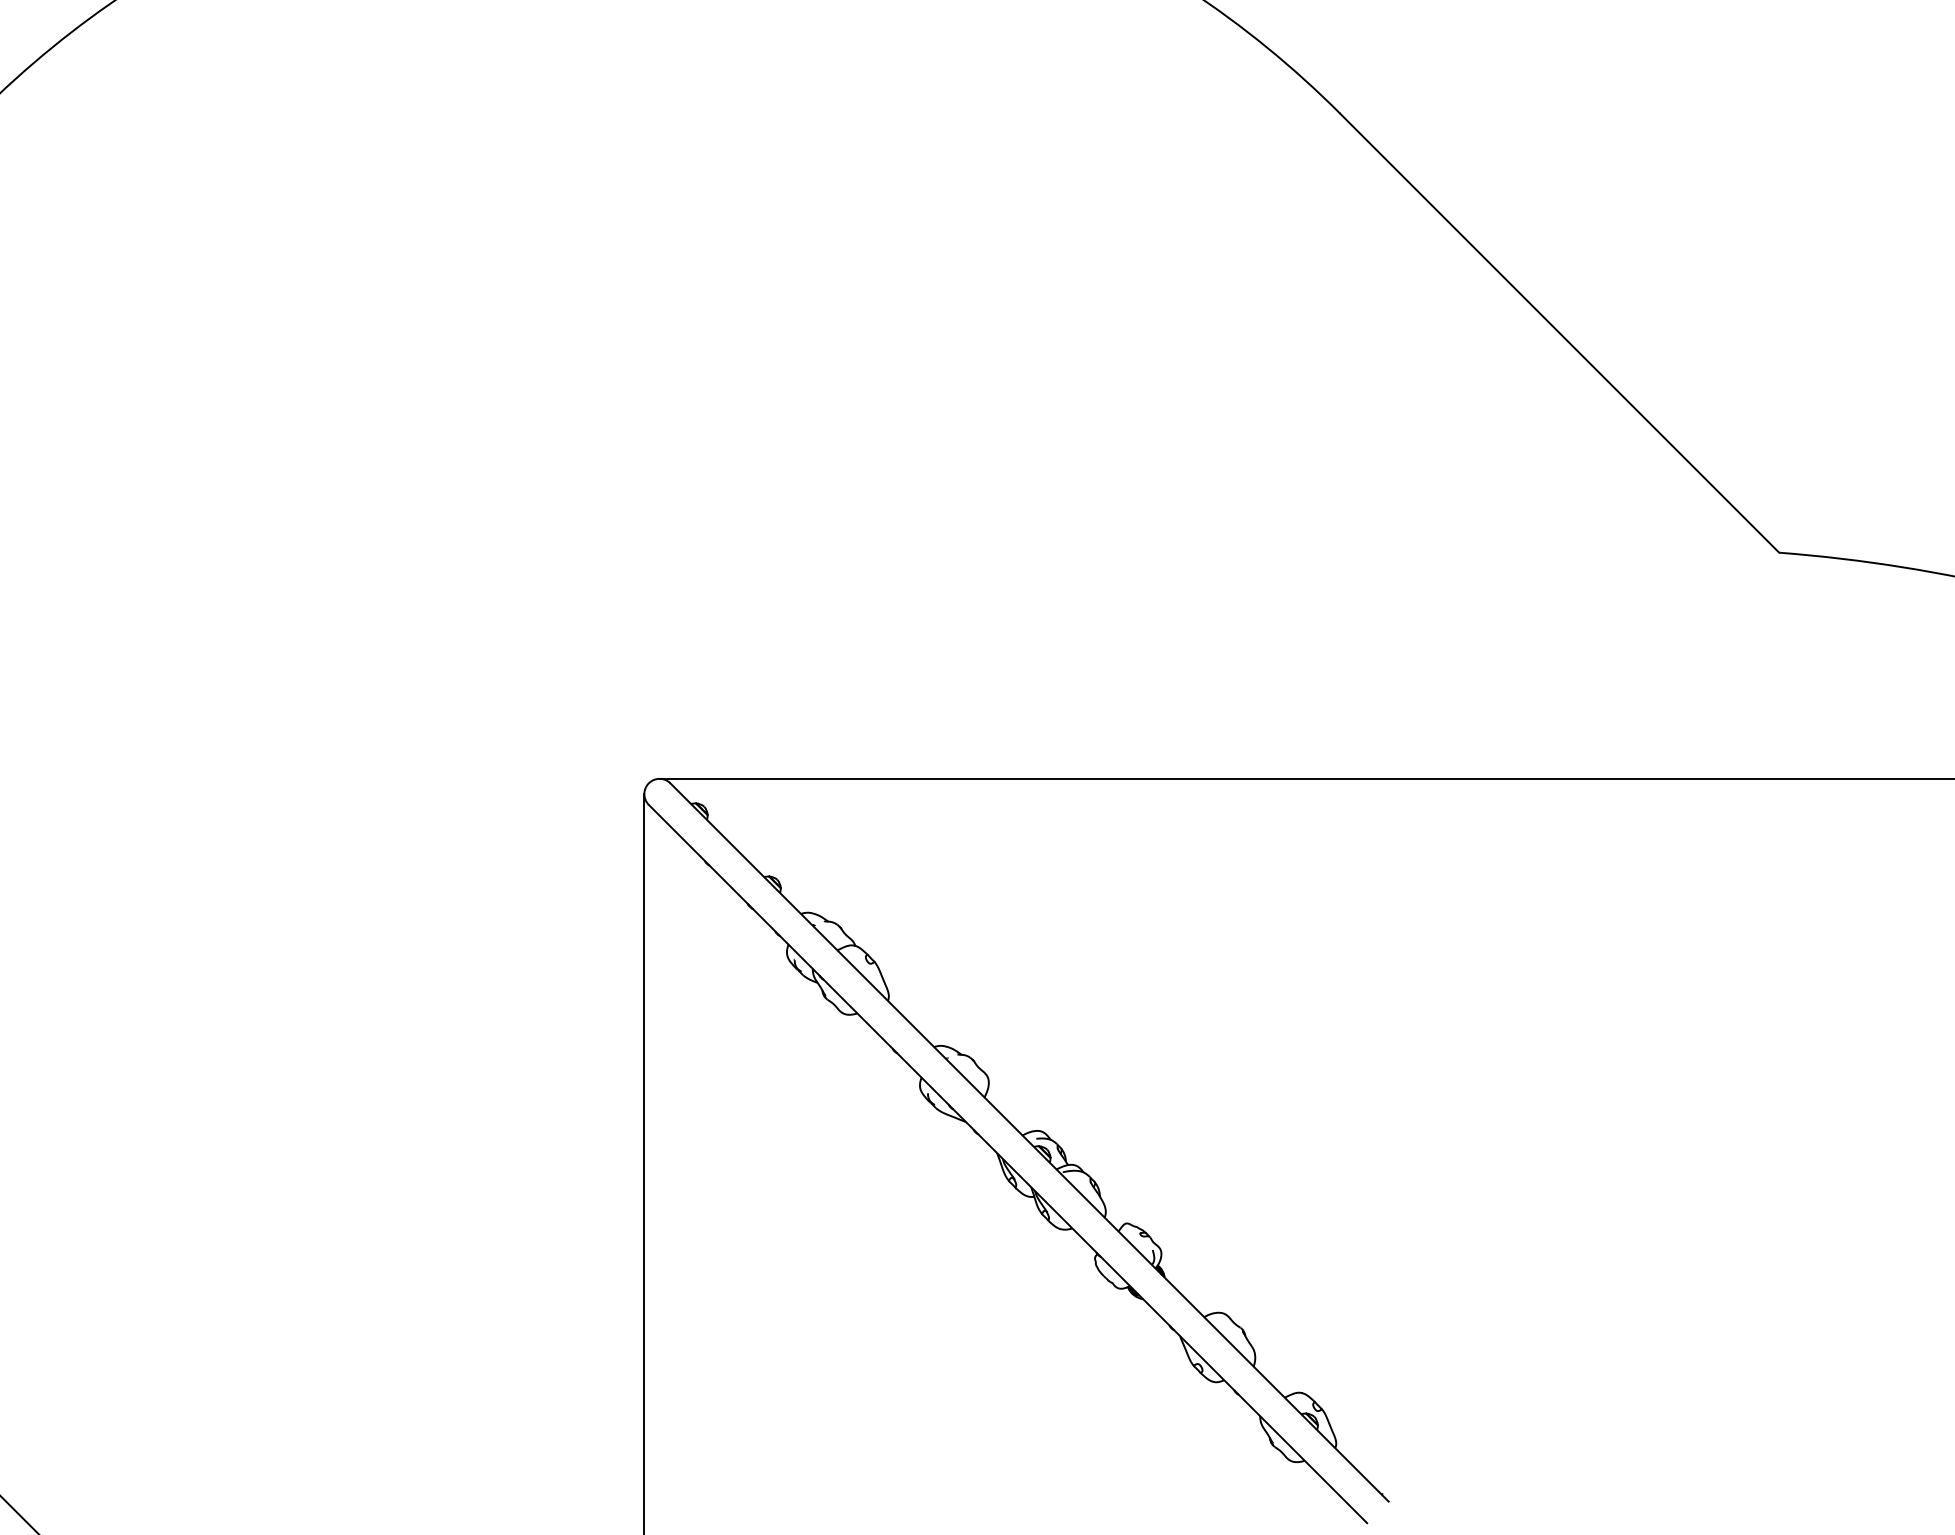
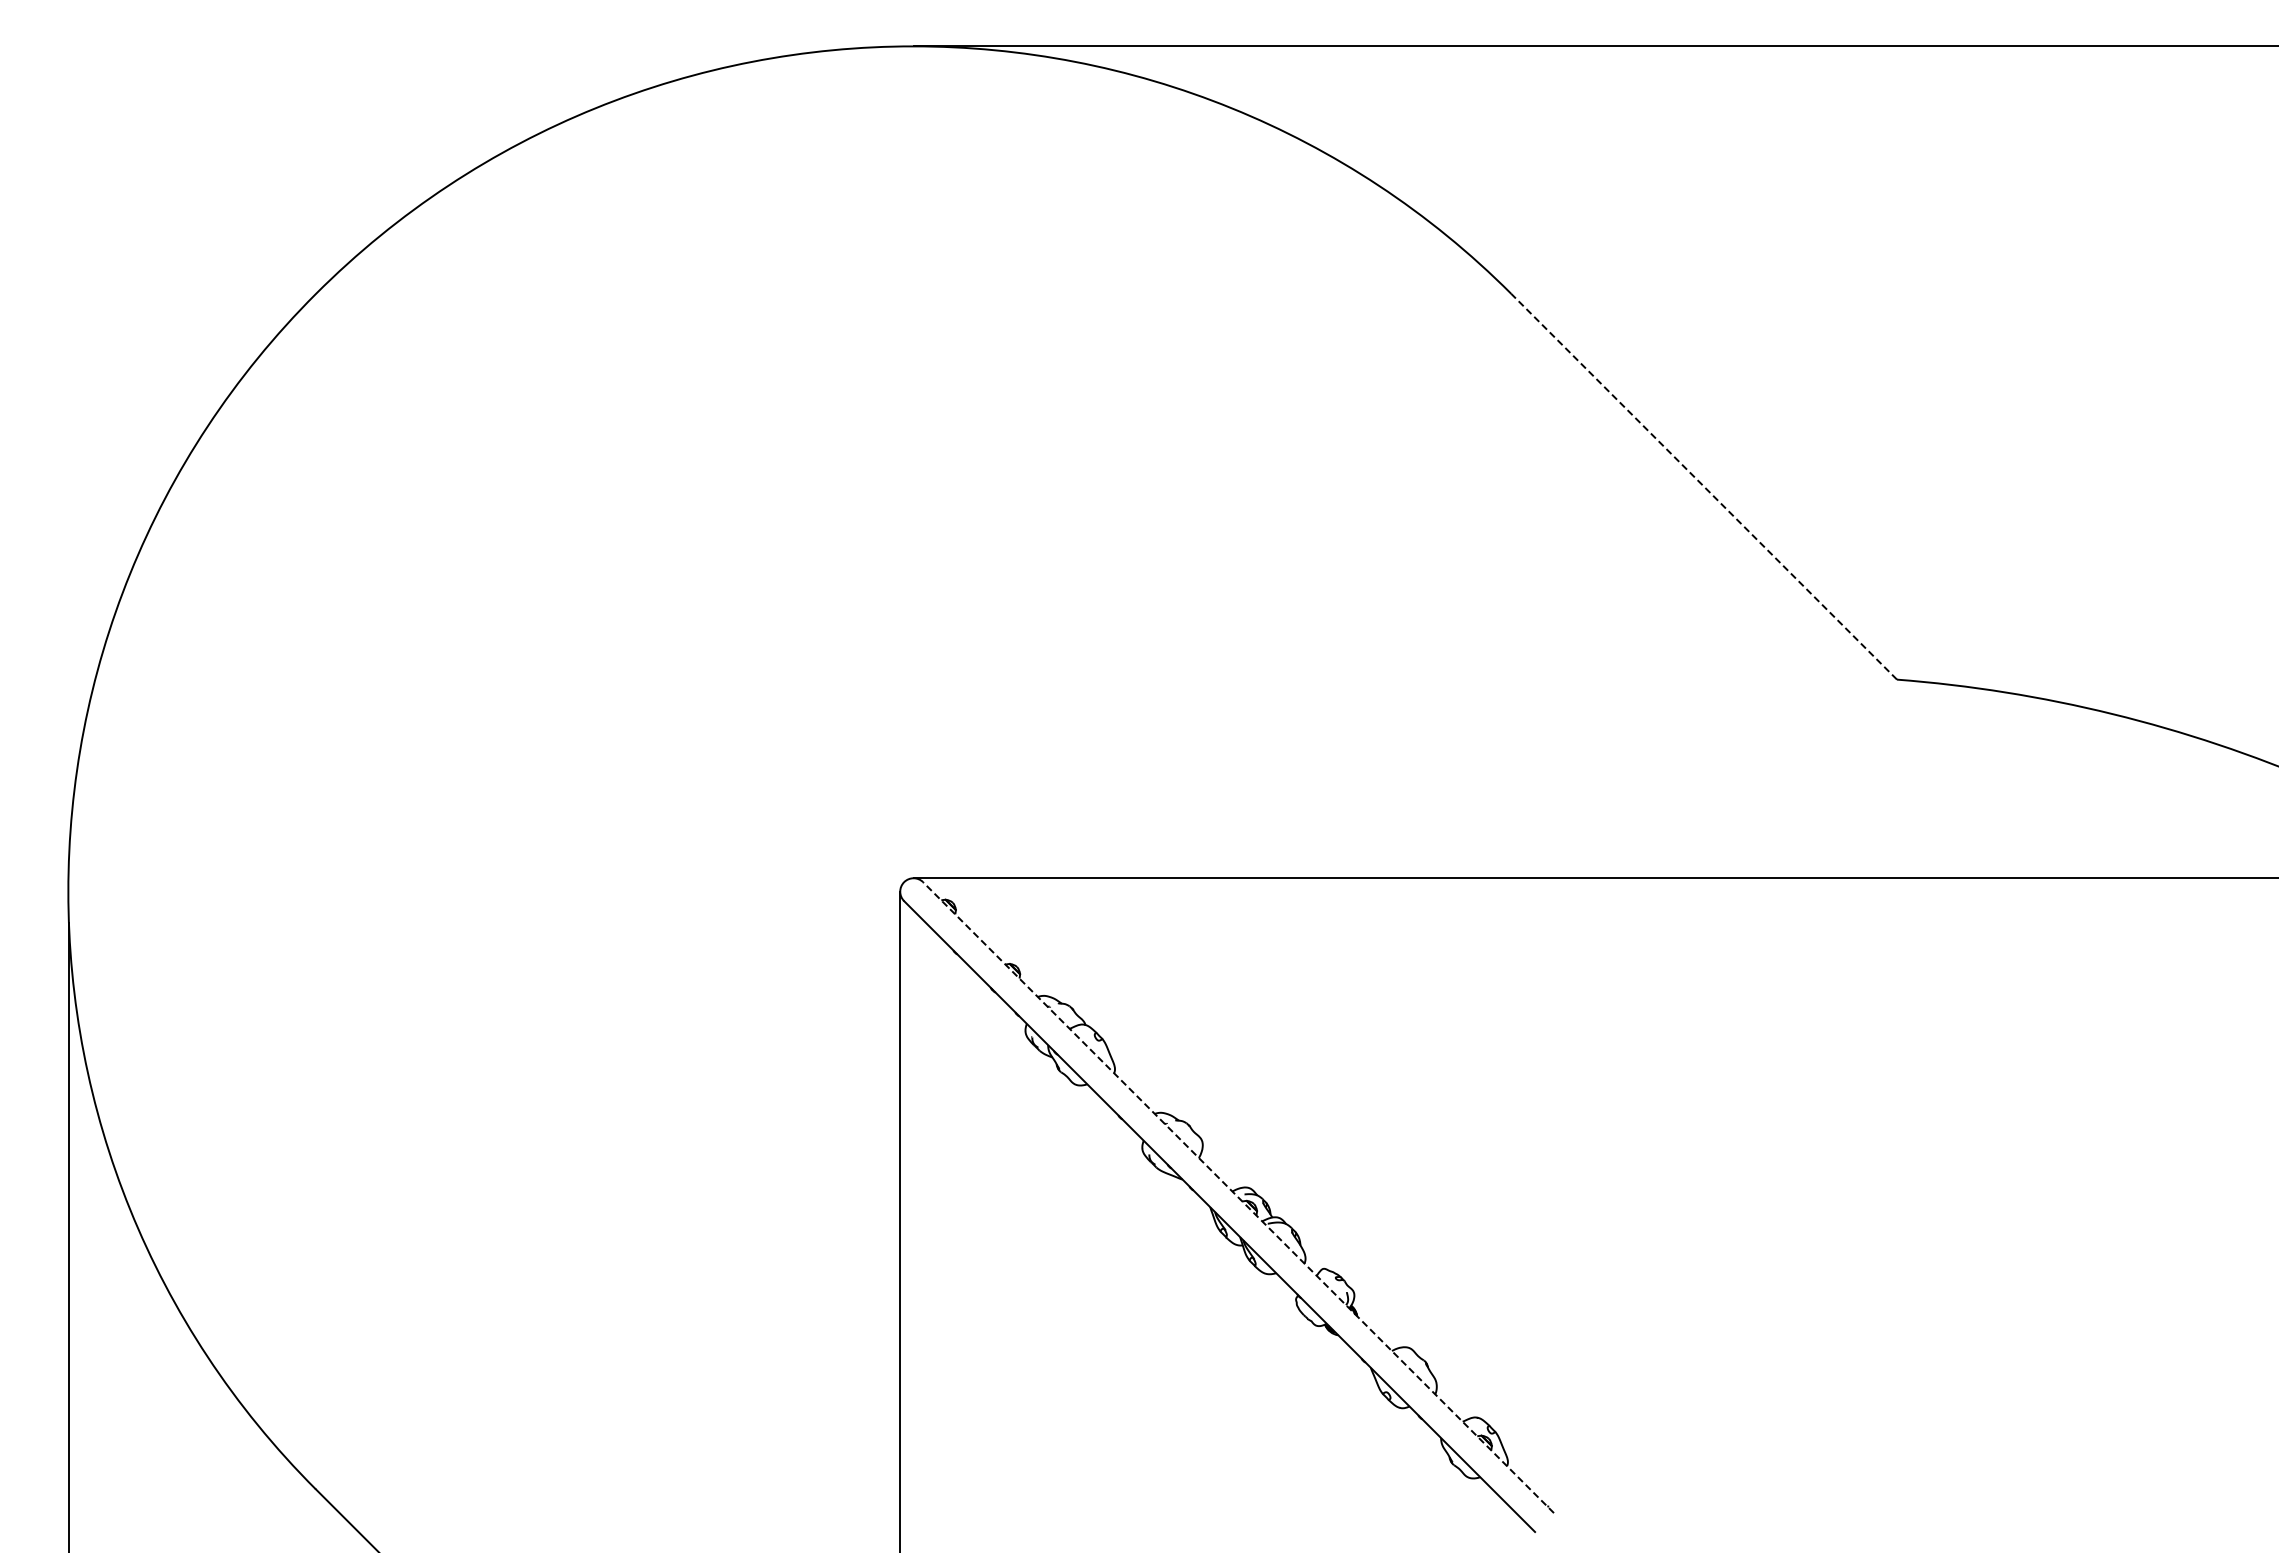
line: (1560, 332) -> (1704, 486), solid -> dashed
line: (1029, 1142) -> (1238, 1197), solid -> dashed

